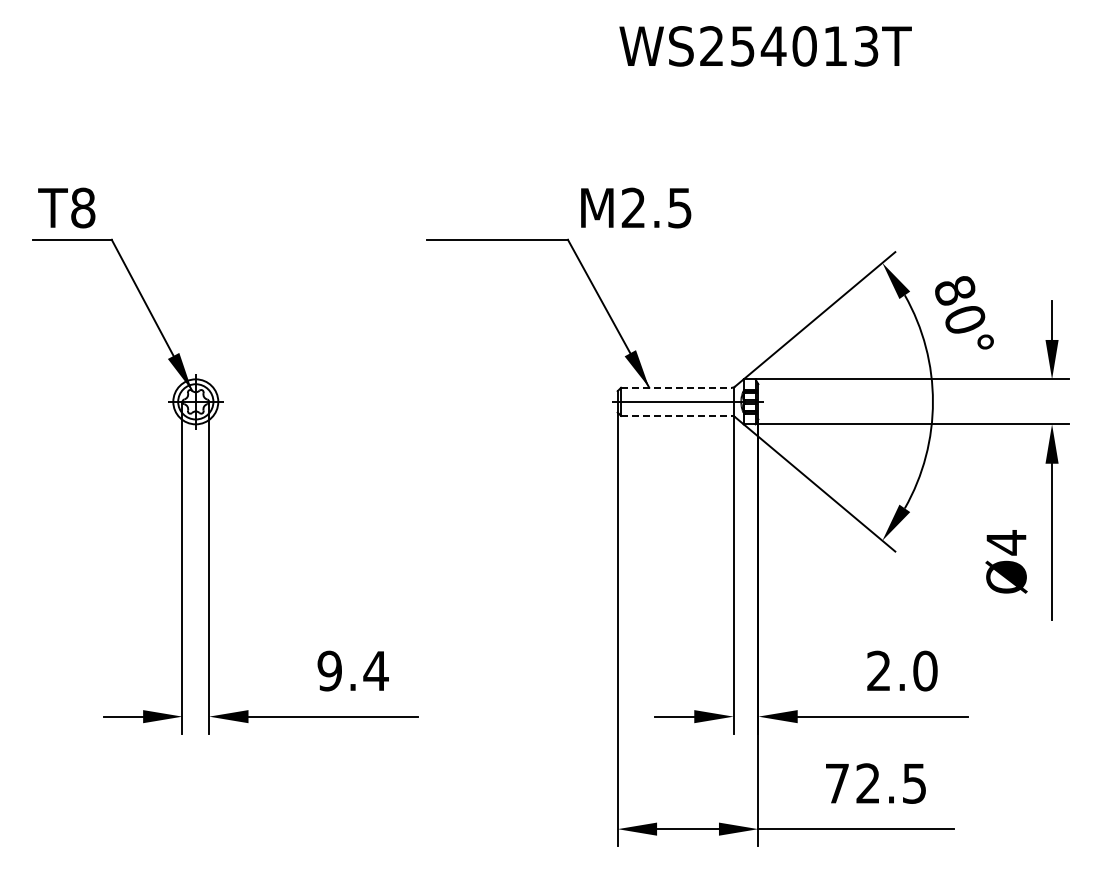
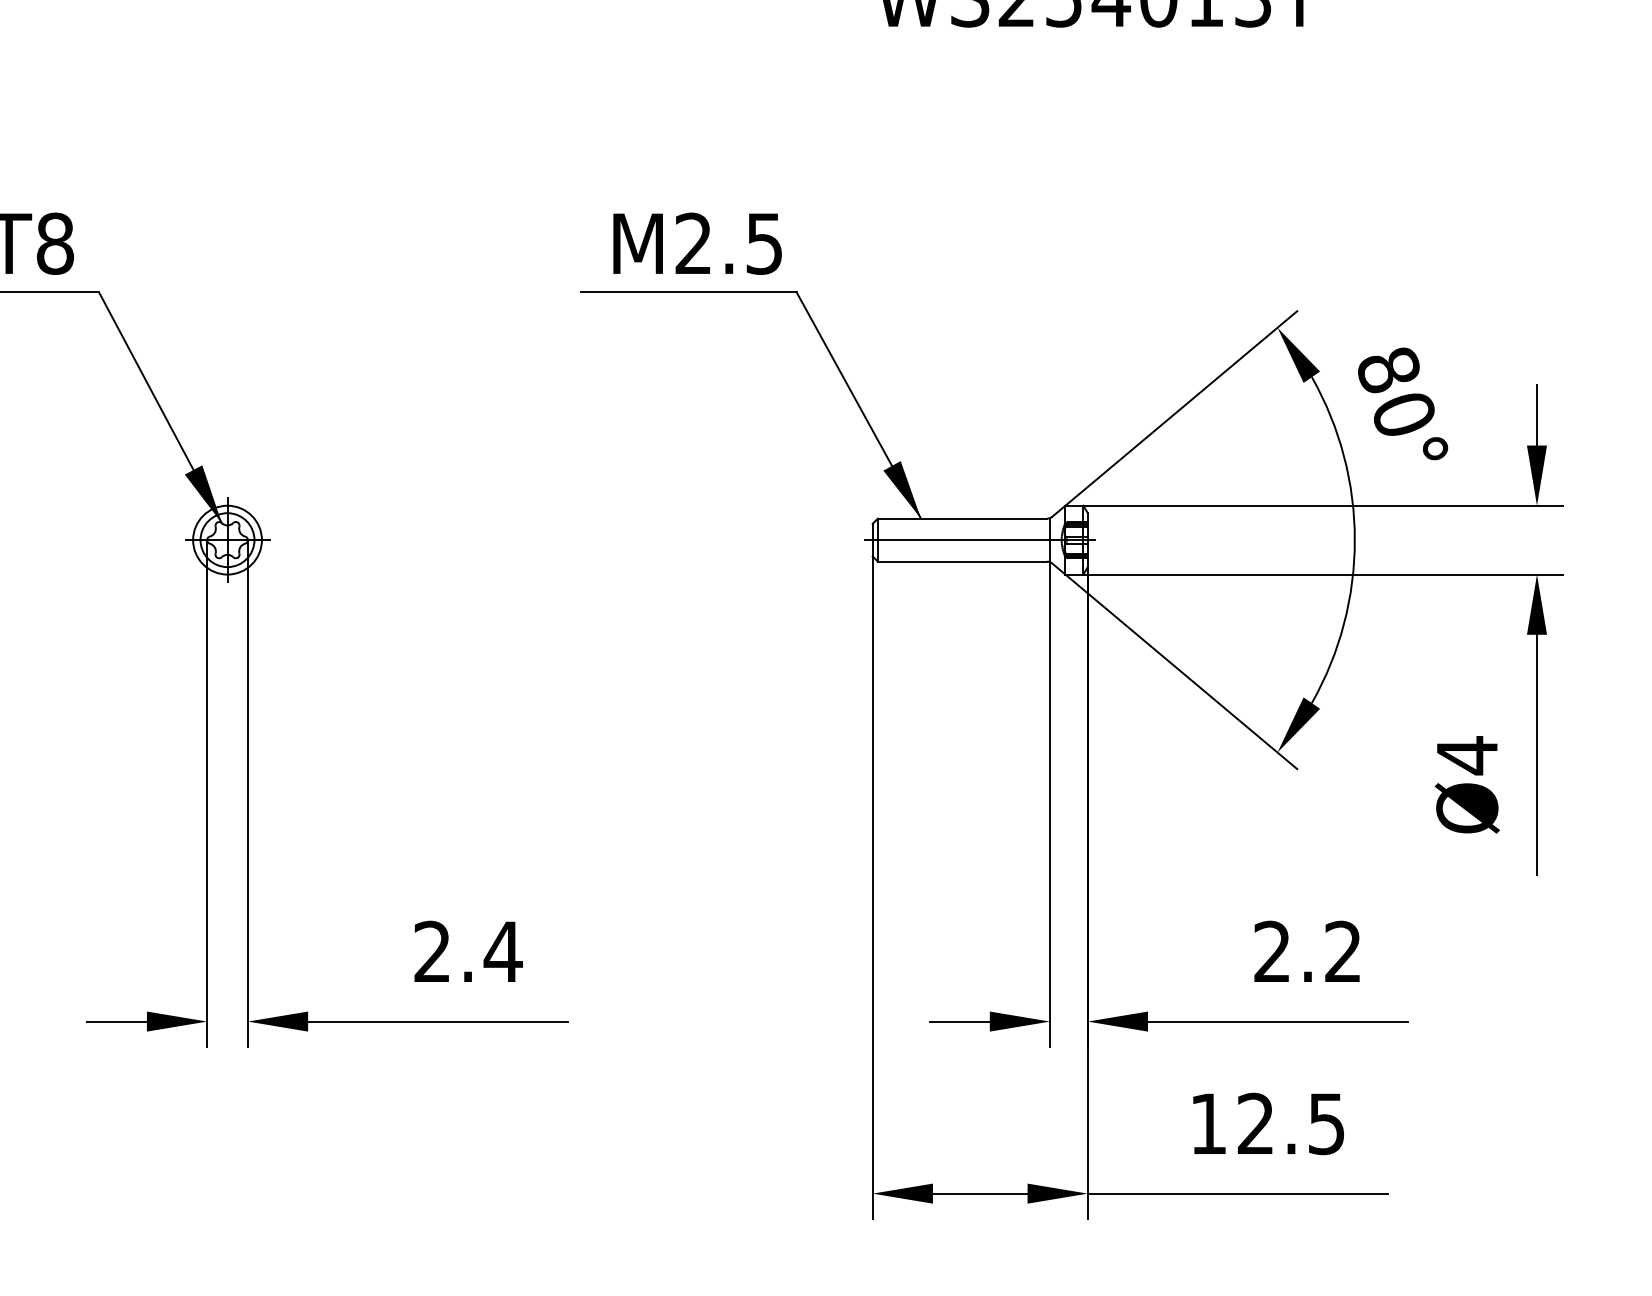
text: (636, 207) -> (698, 242), moved
line: (676, 387) -> (962, 518), dashed -> solid
line: (676, 415) -> (962, 561), dashed -> solid
text: (329, 670) -> (431, 951), 9.4 -> 2.4
text: (925, 670) -> (1343, 951), 2.0 -> 2.2
text: (837, 783) -> (1208, 1123), 72.5 -> 12.5

